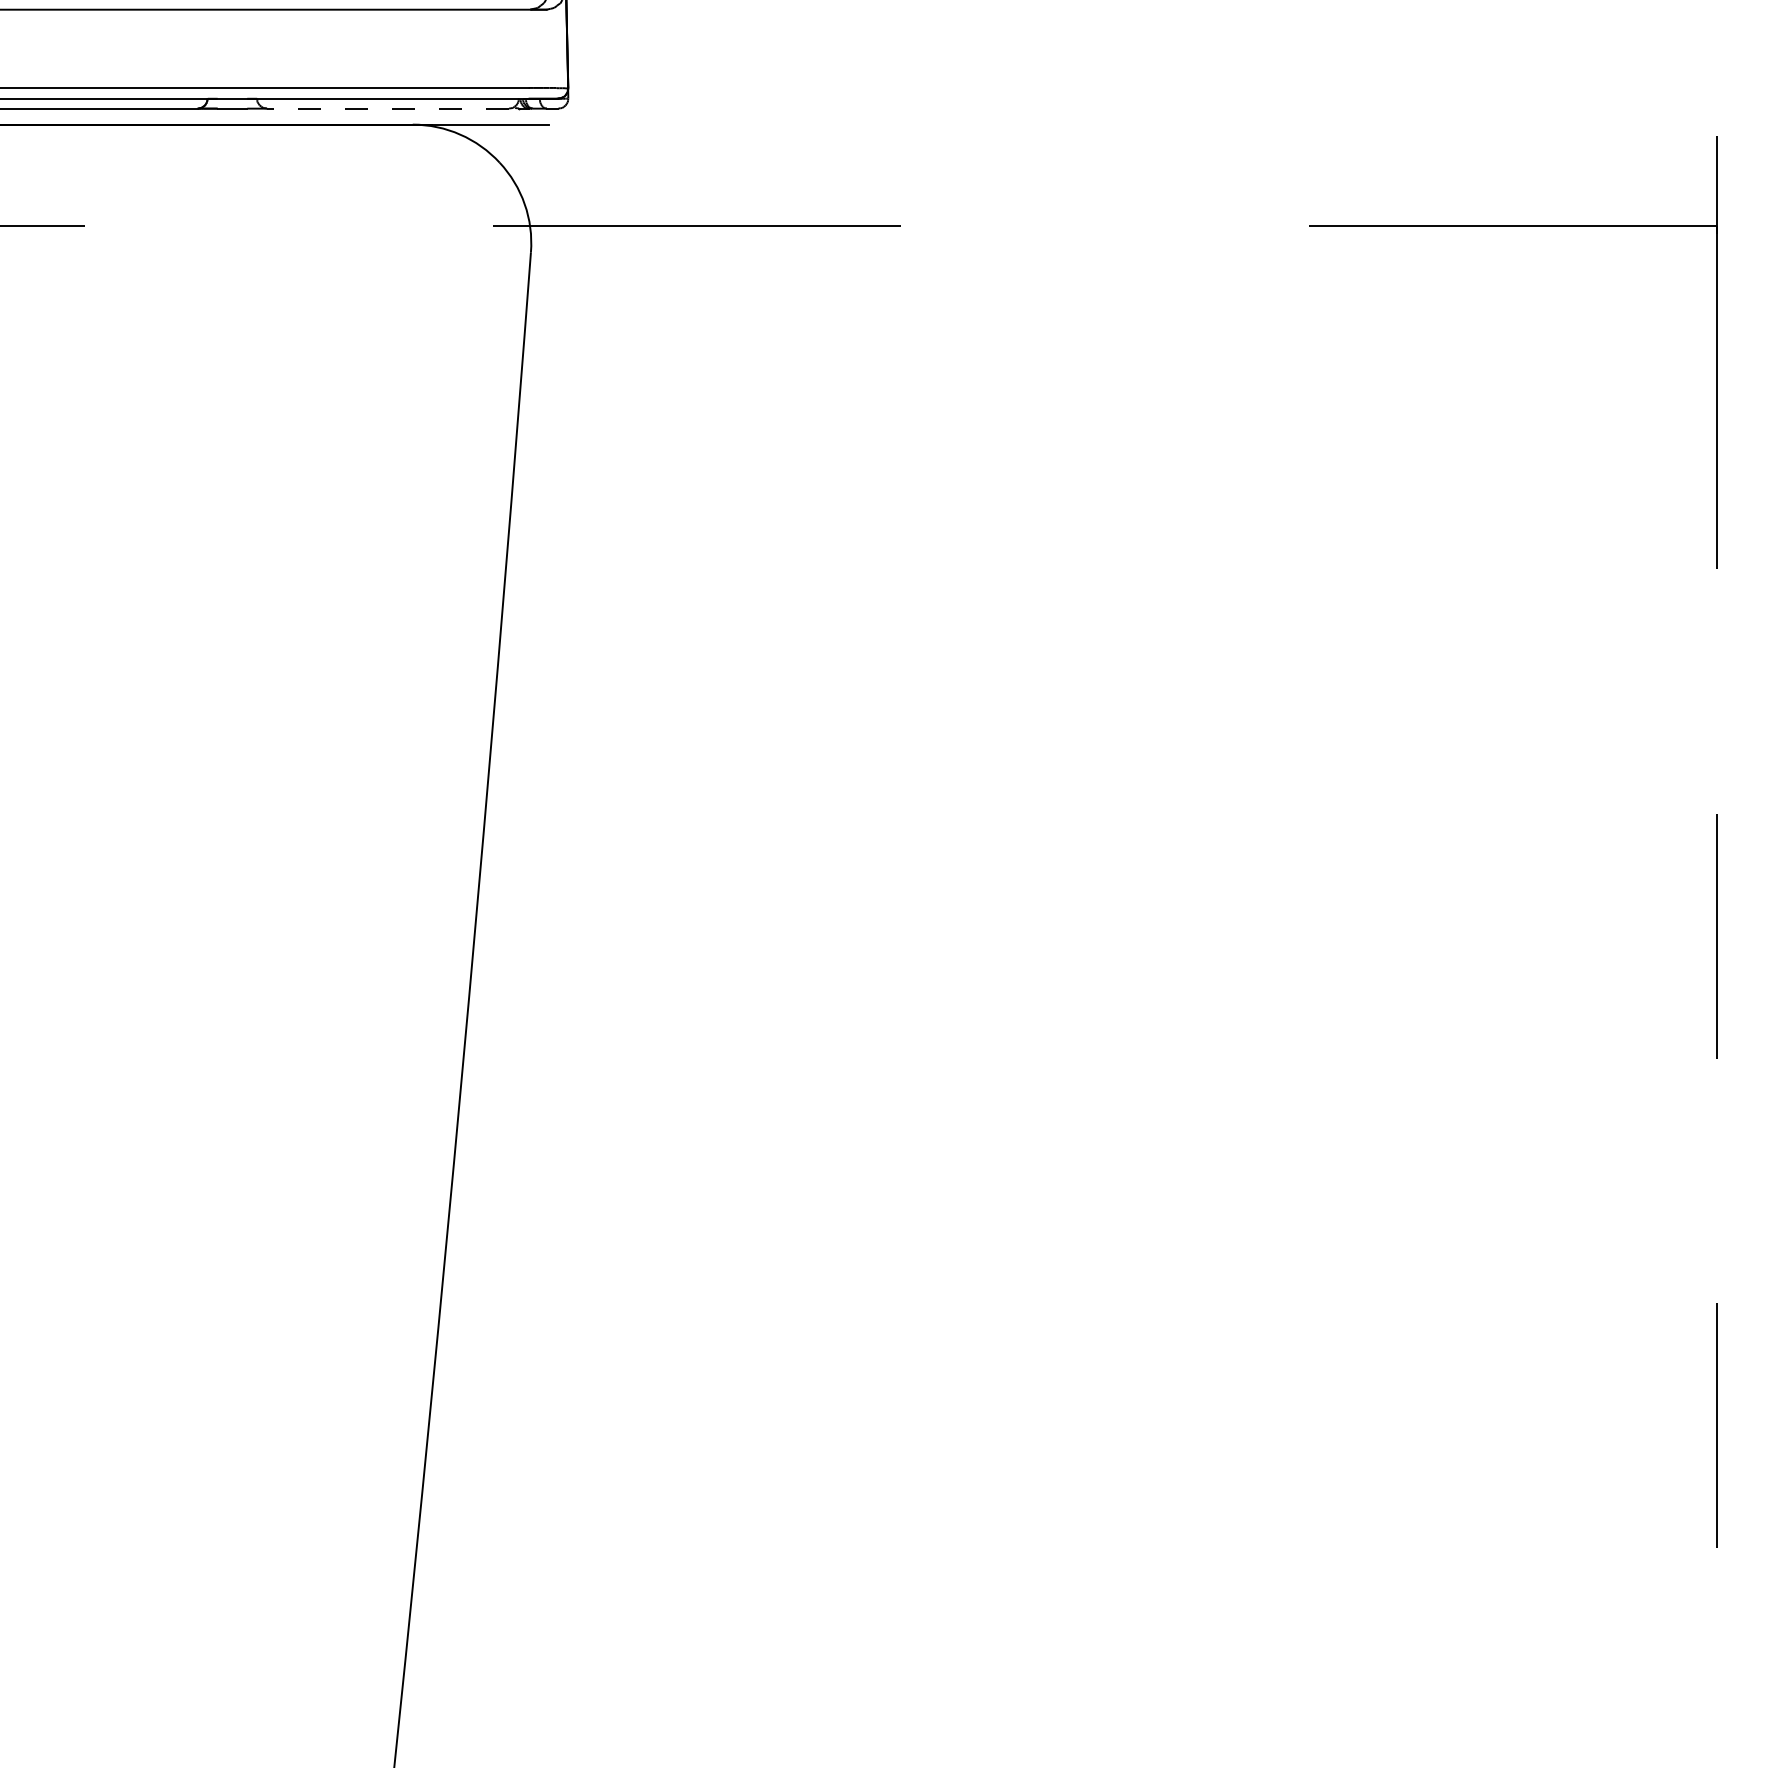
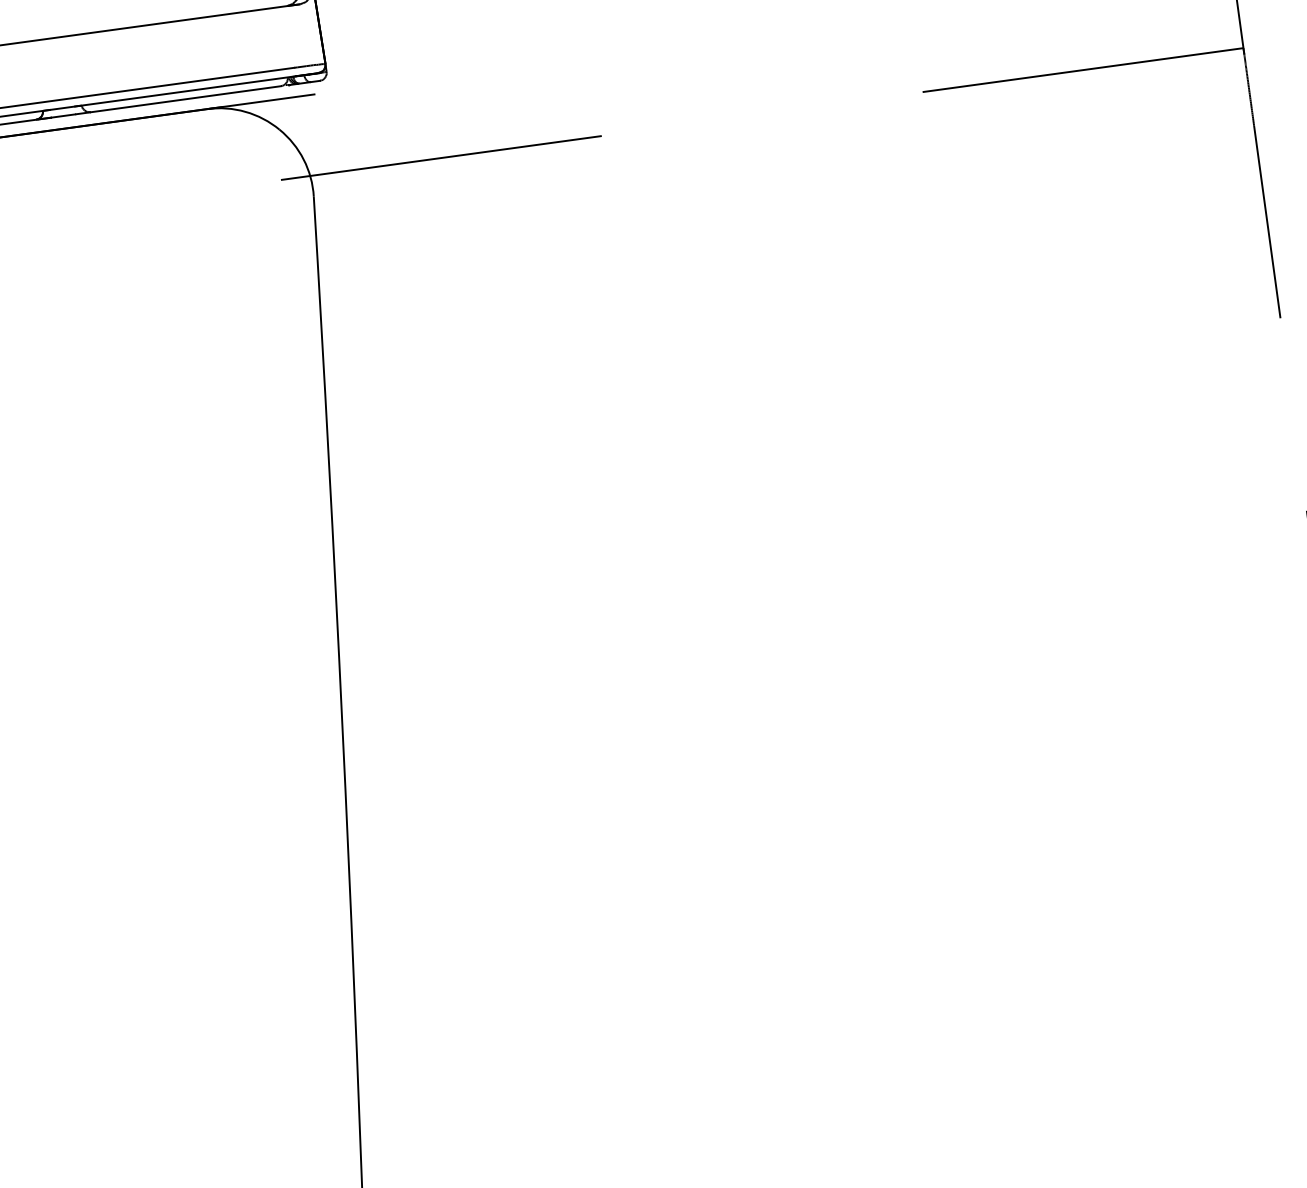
line: (387, 108) -> (185, 99), dashed -> solid

